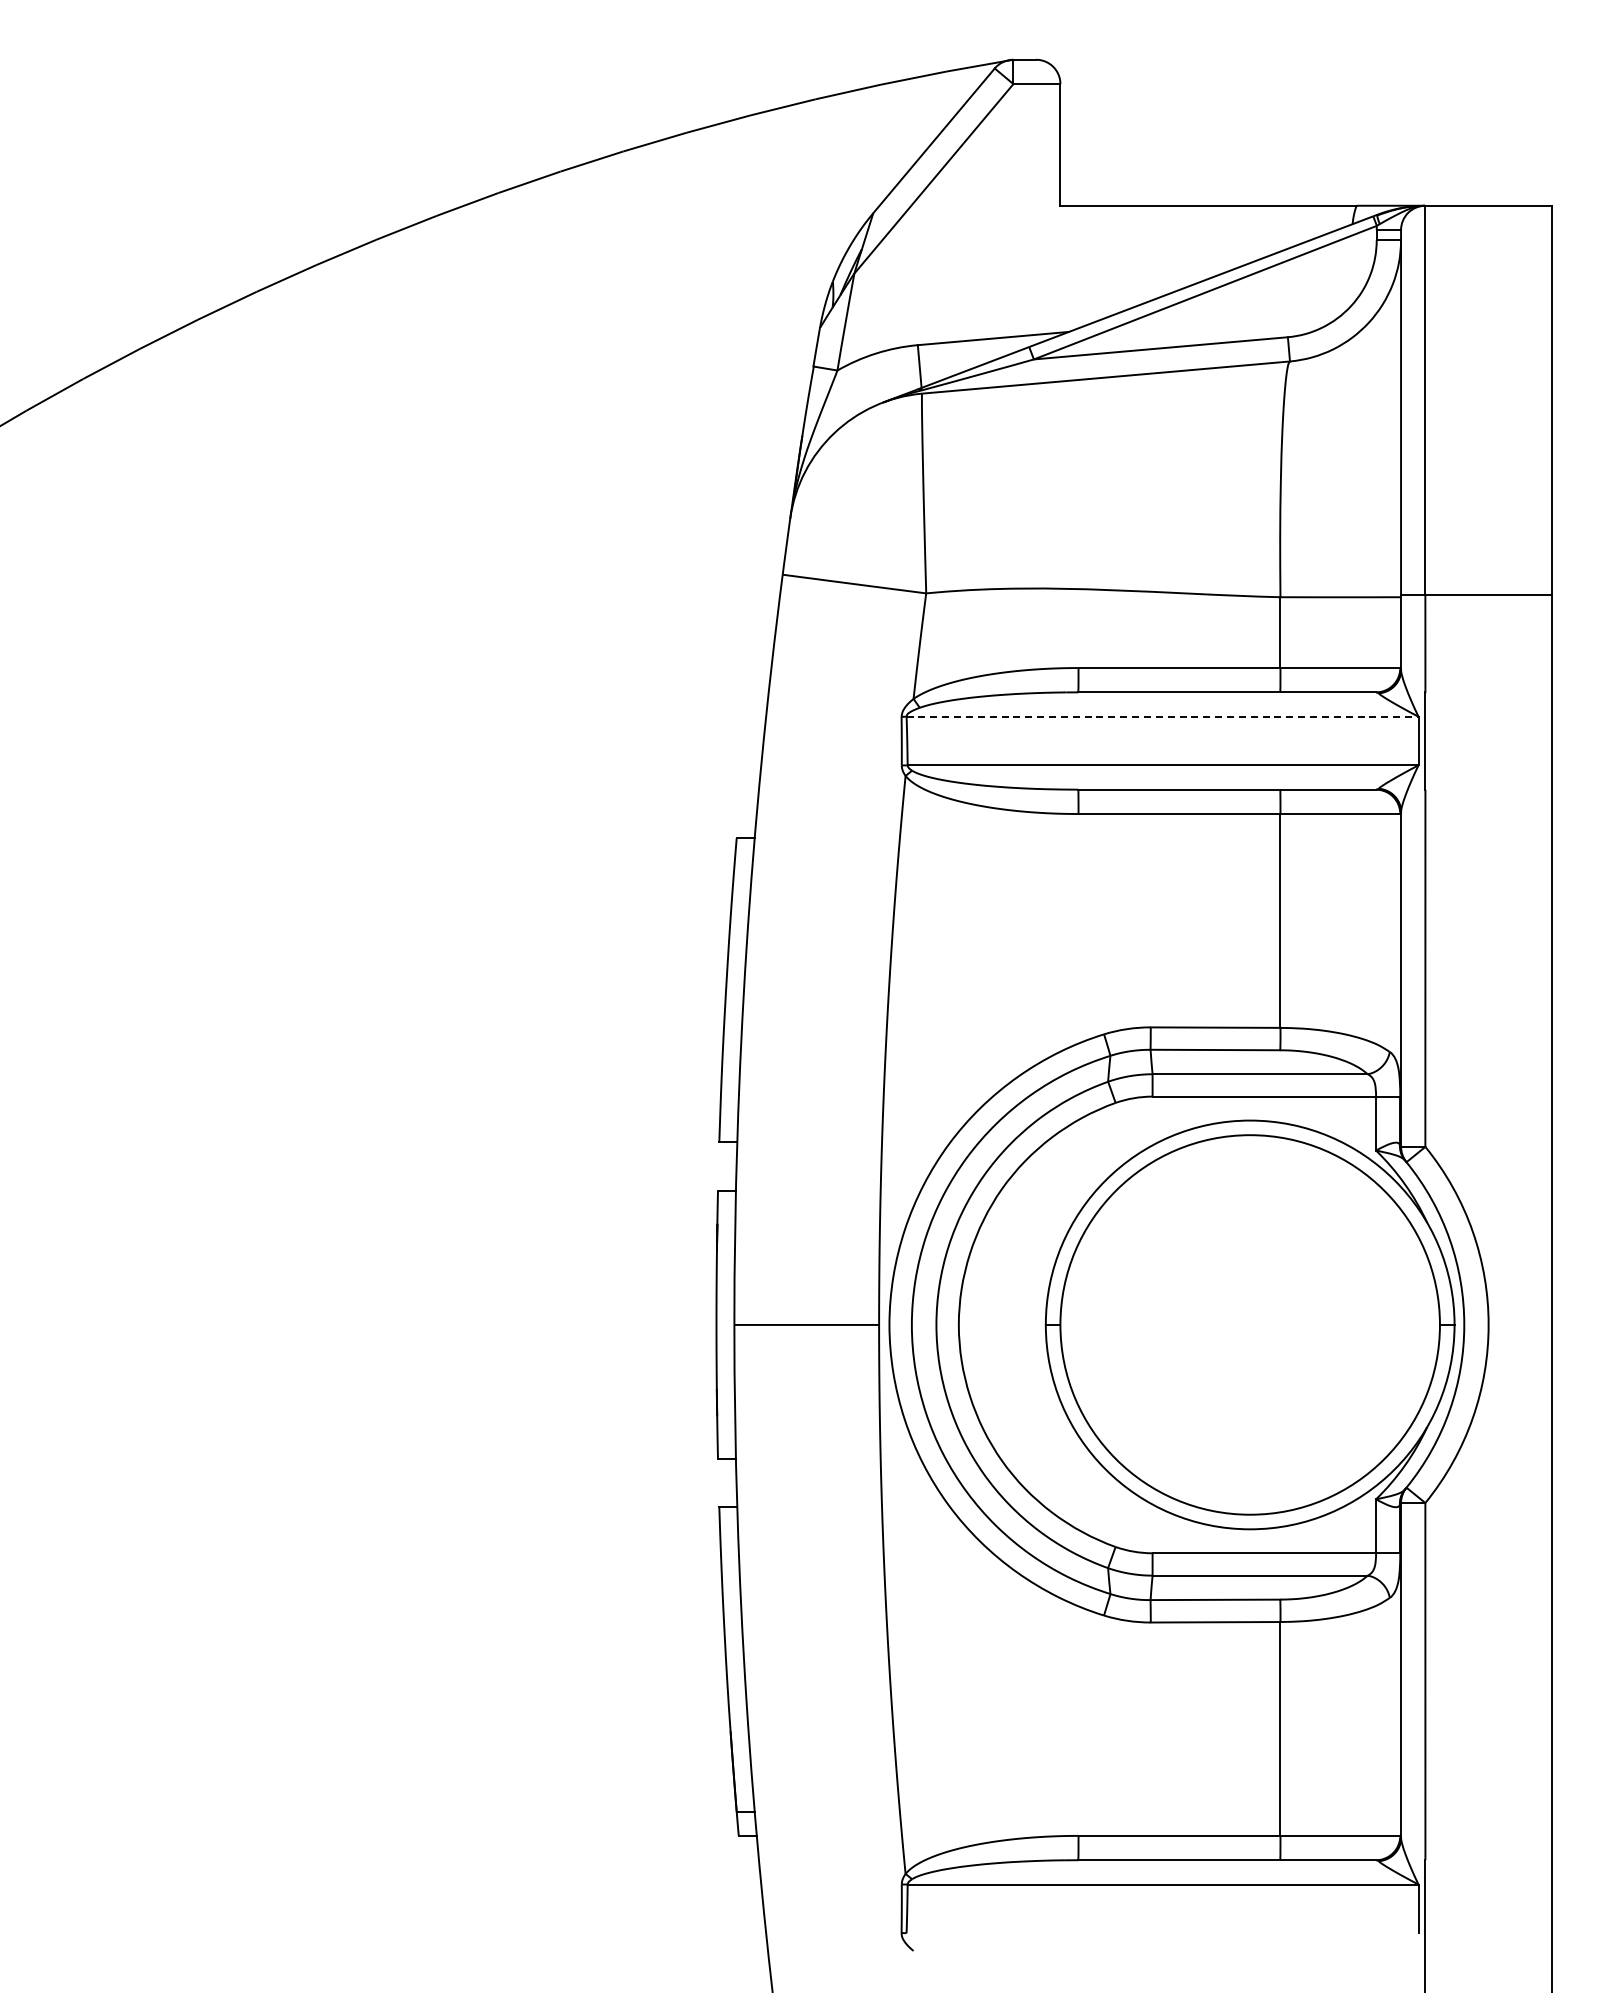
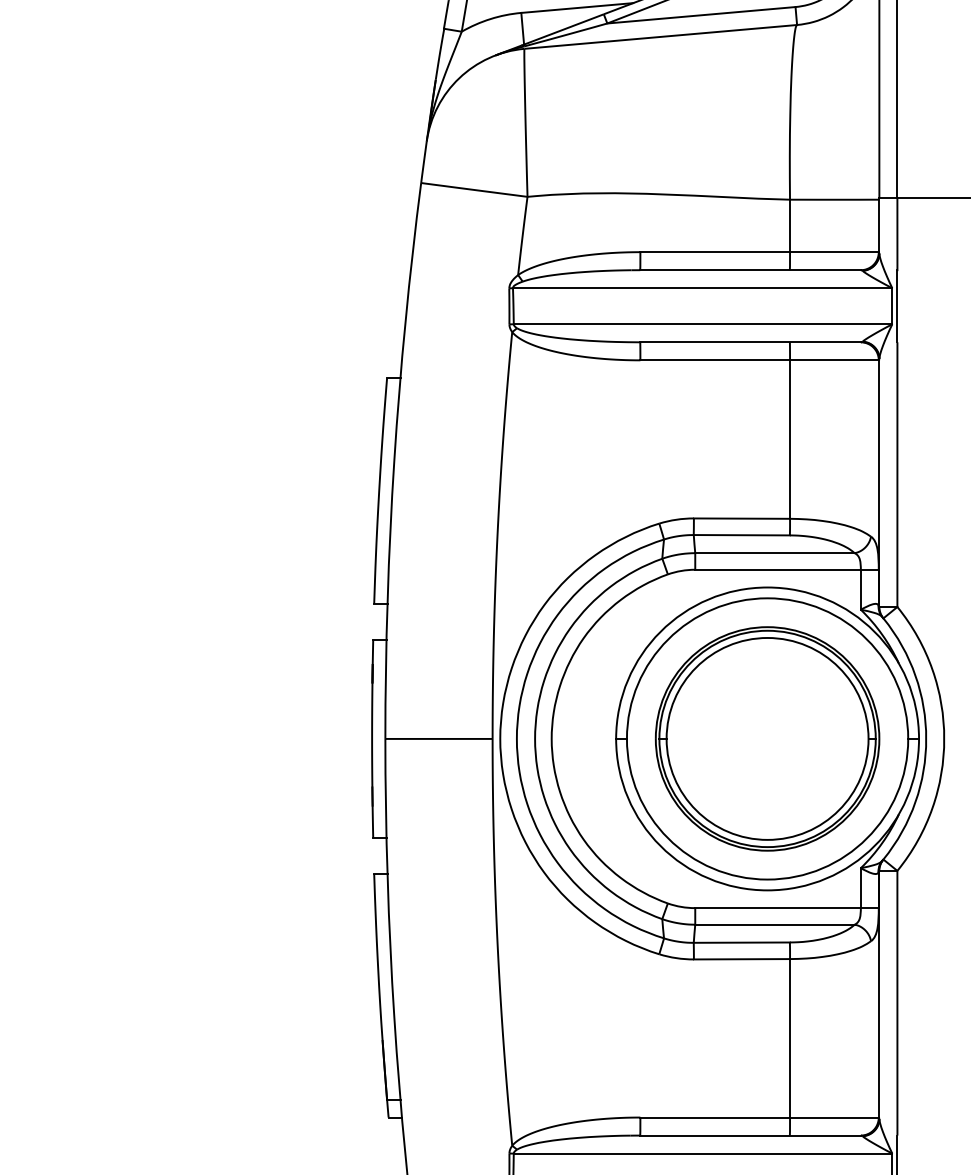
line: (1162, 716) -> (702, 288), dashed -> solid
part: (1249, 1324) -> (767, 738), added

